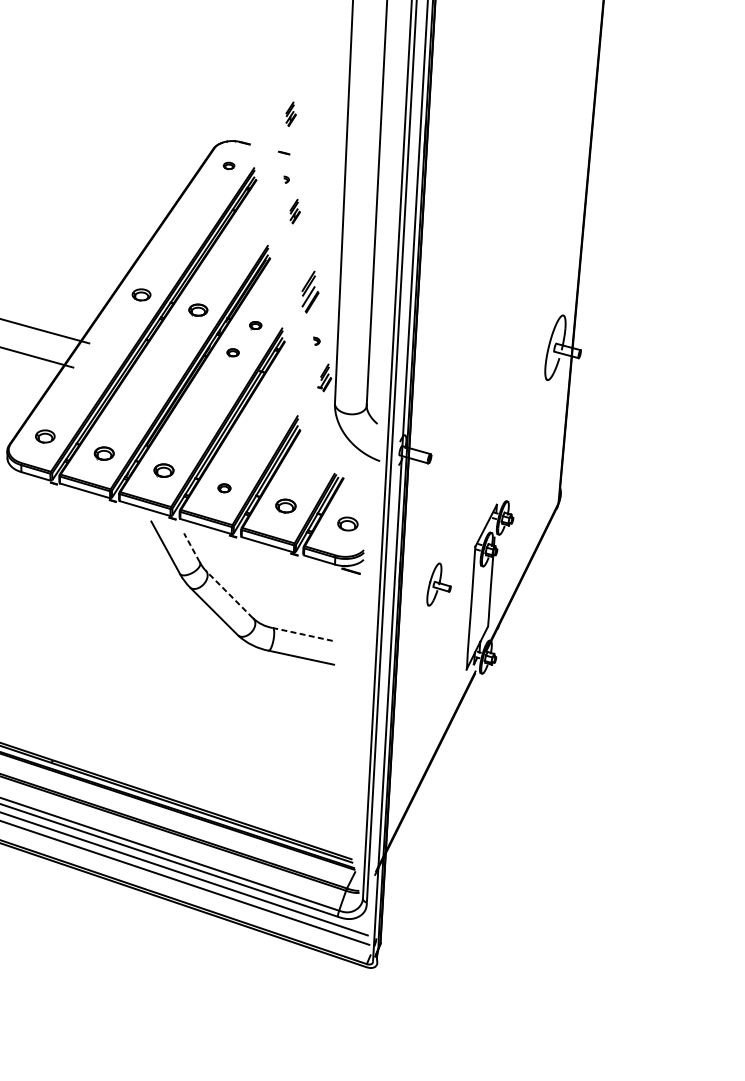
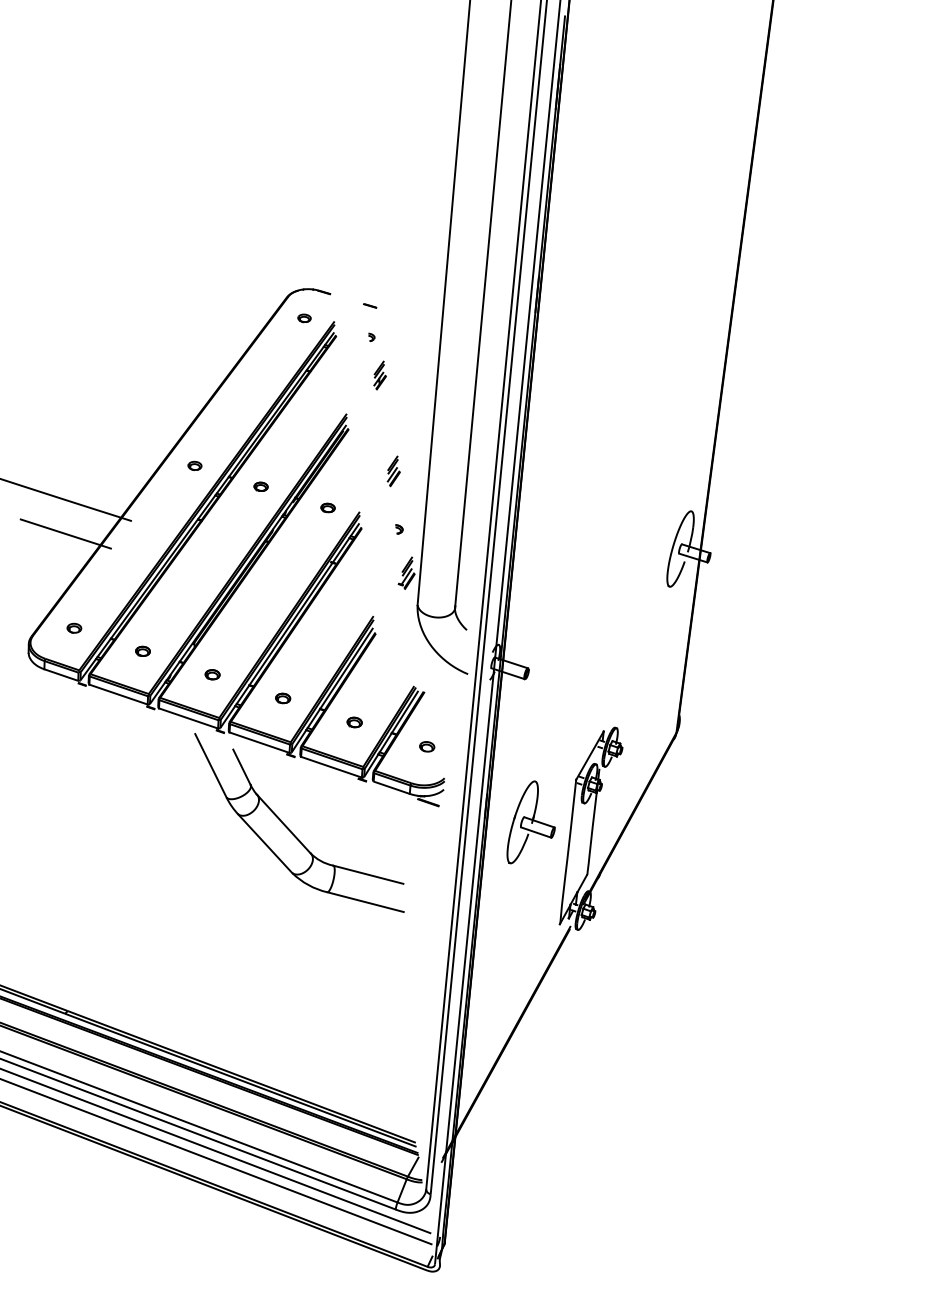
part: (290, 114) -> (379, 260), removed
part: (309, 292) -> (393, 471), size x0.62
part: (141, 294) -> (194, 465), size x0.62
part: (197, 309) -> (260, 486), size x0.62
part: (232, 352) -> (299, 538), removed
part: (45, 435) -> (74, 627), size x0.62
part: (103, 452) -> (142, 650), size x0.62
part: (163, 470) -> (212, 674), size x0.62
part: (285, 506) -> (354, 722), size x0.62
part: (348, 523) -> (427, 746), size x0.62
line: (191, 547) -> (241, 766), dashed -> solid
part: (438, 584) -> (530, 822), size x1.67
line: (229, 594) -> (283, 823), dashed -> solid
line: (302, 634) -> (367, 874), dashed -> solid

